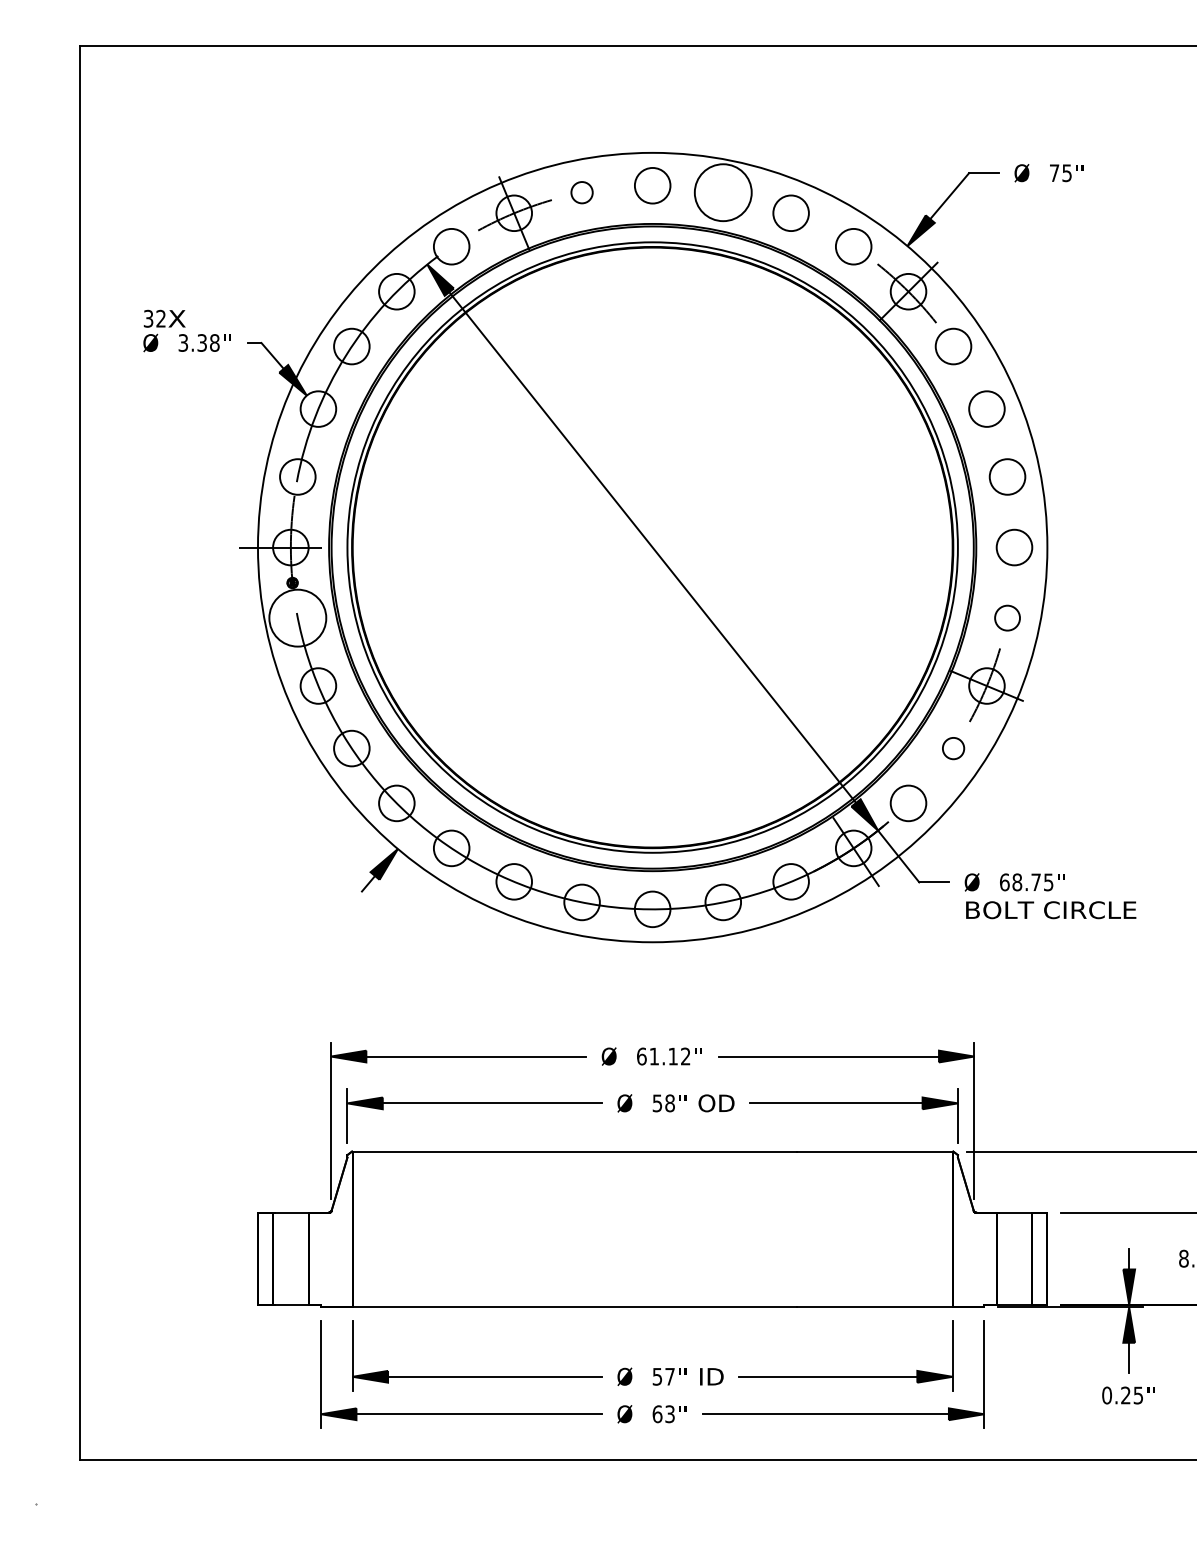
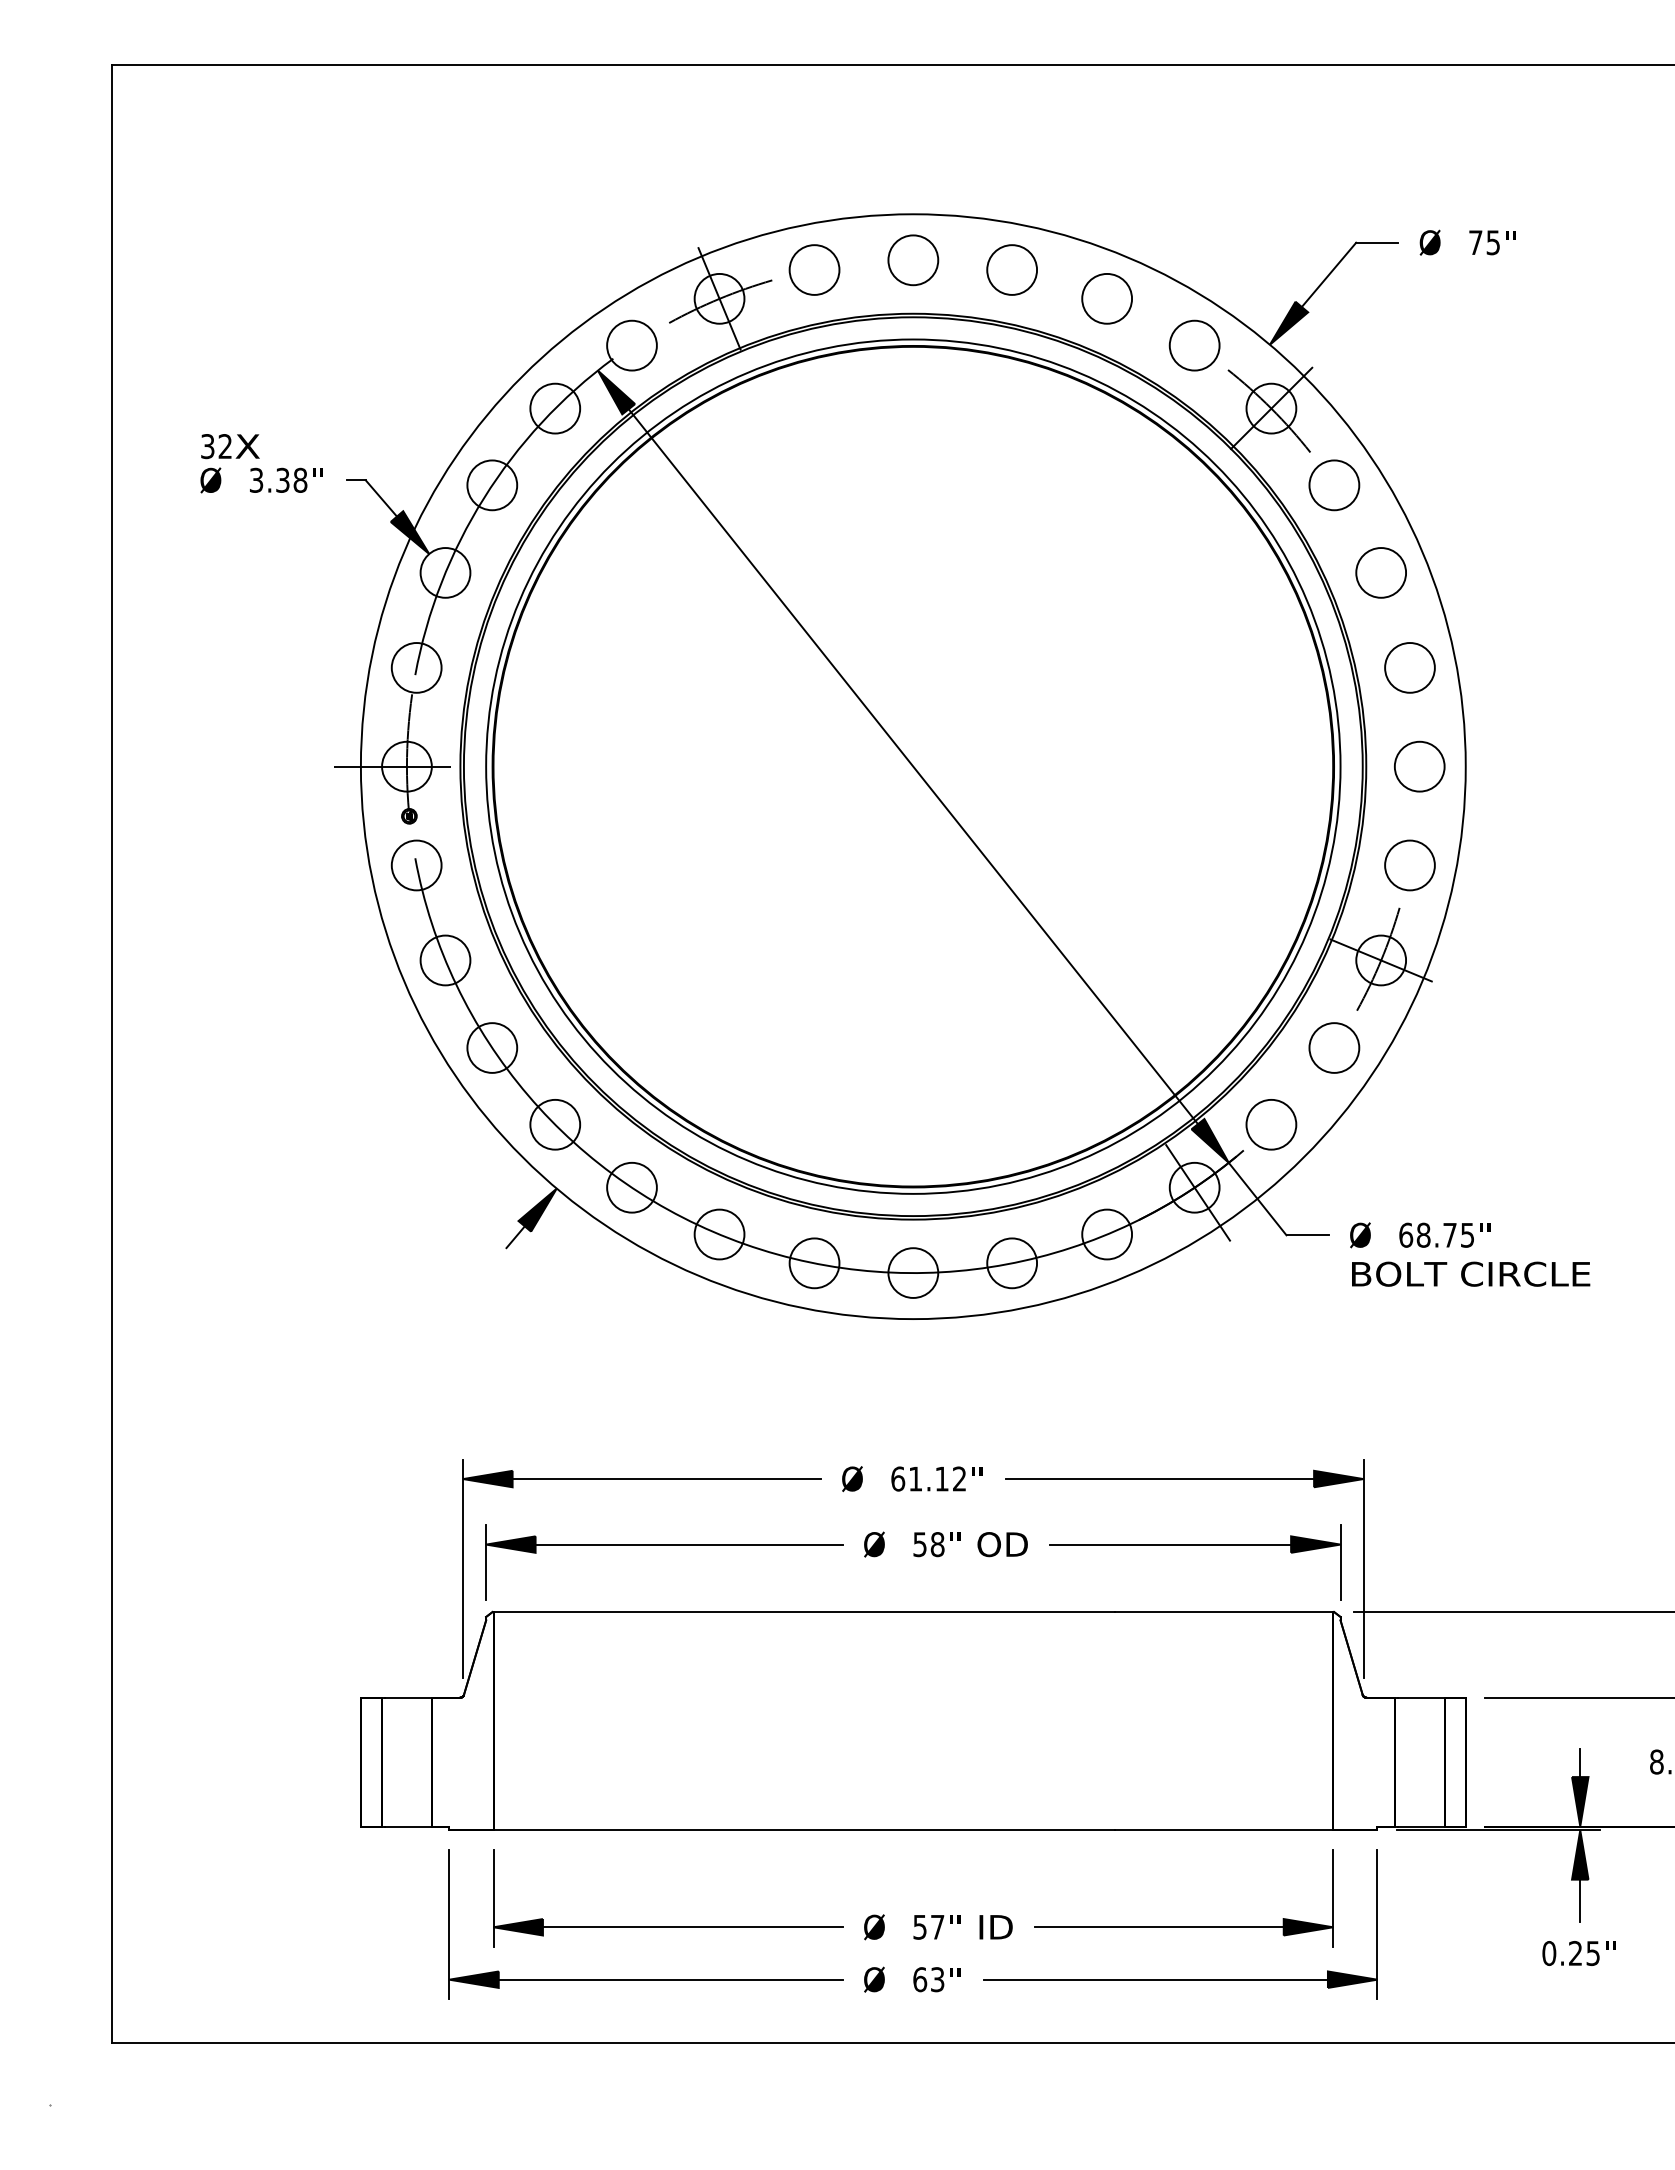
circle: (582, 192) -> (814, 269), size x1.67
circle: (723, 192) -> (1012, 269), size x0.62
circle: (297, 618) -> (416, 865), size x0.62
circle: (1007, 618) -> (1409, 865), size x1.43
circle: (953, 748) -> (1334, 1047), size x1.67

